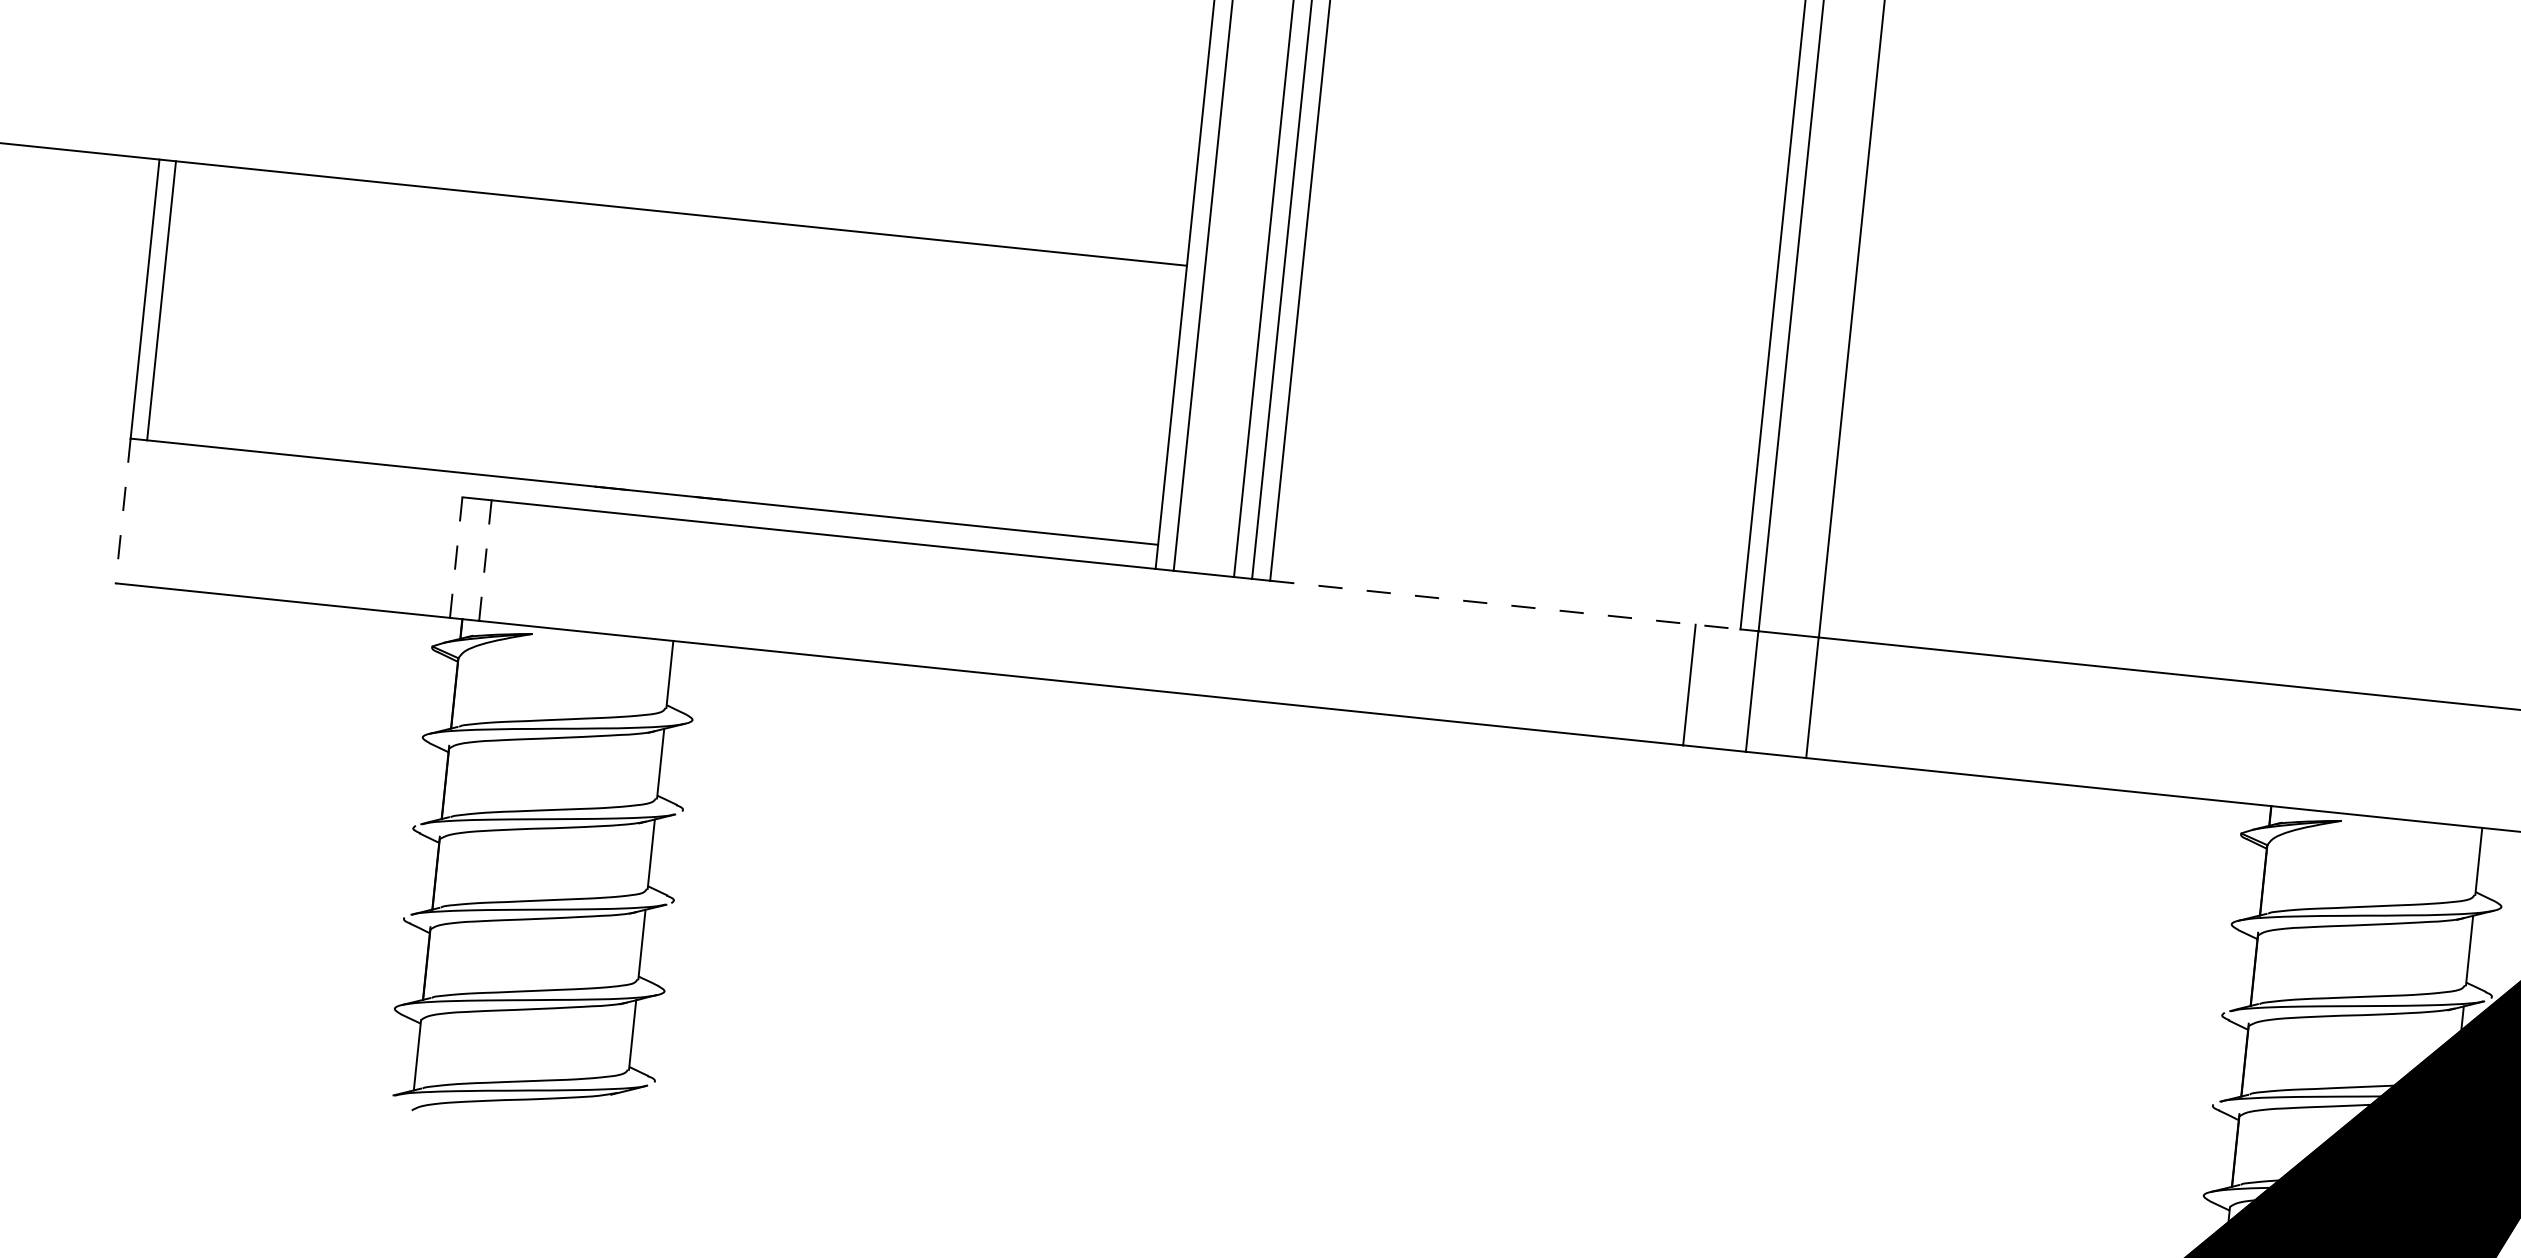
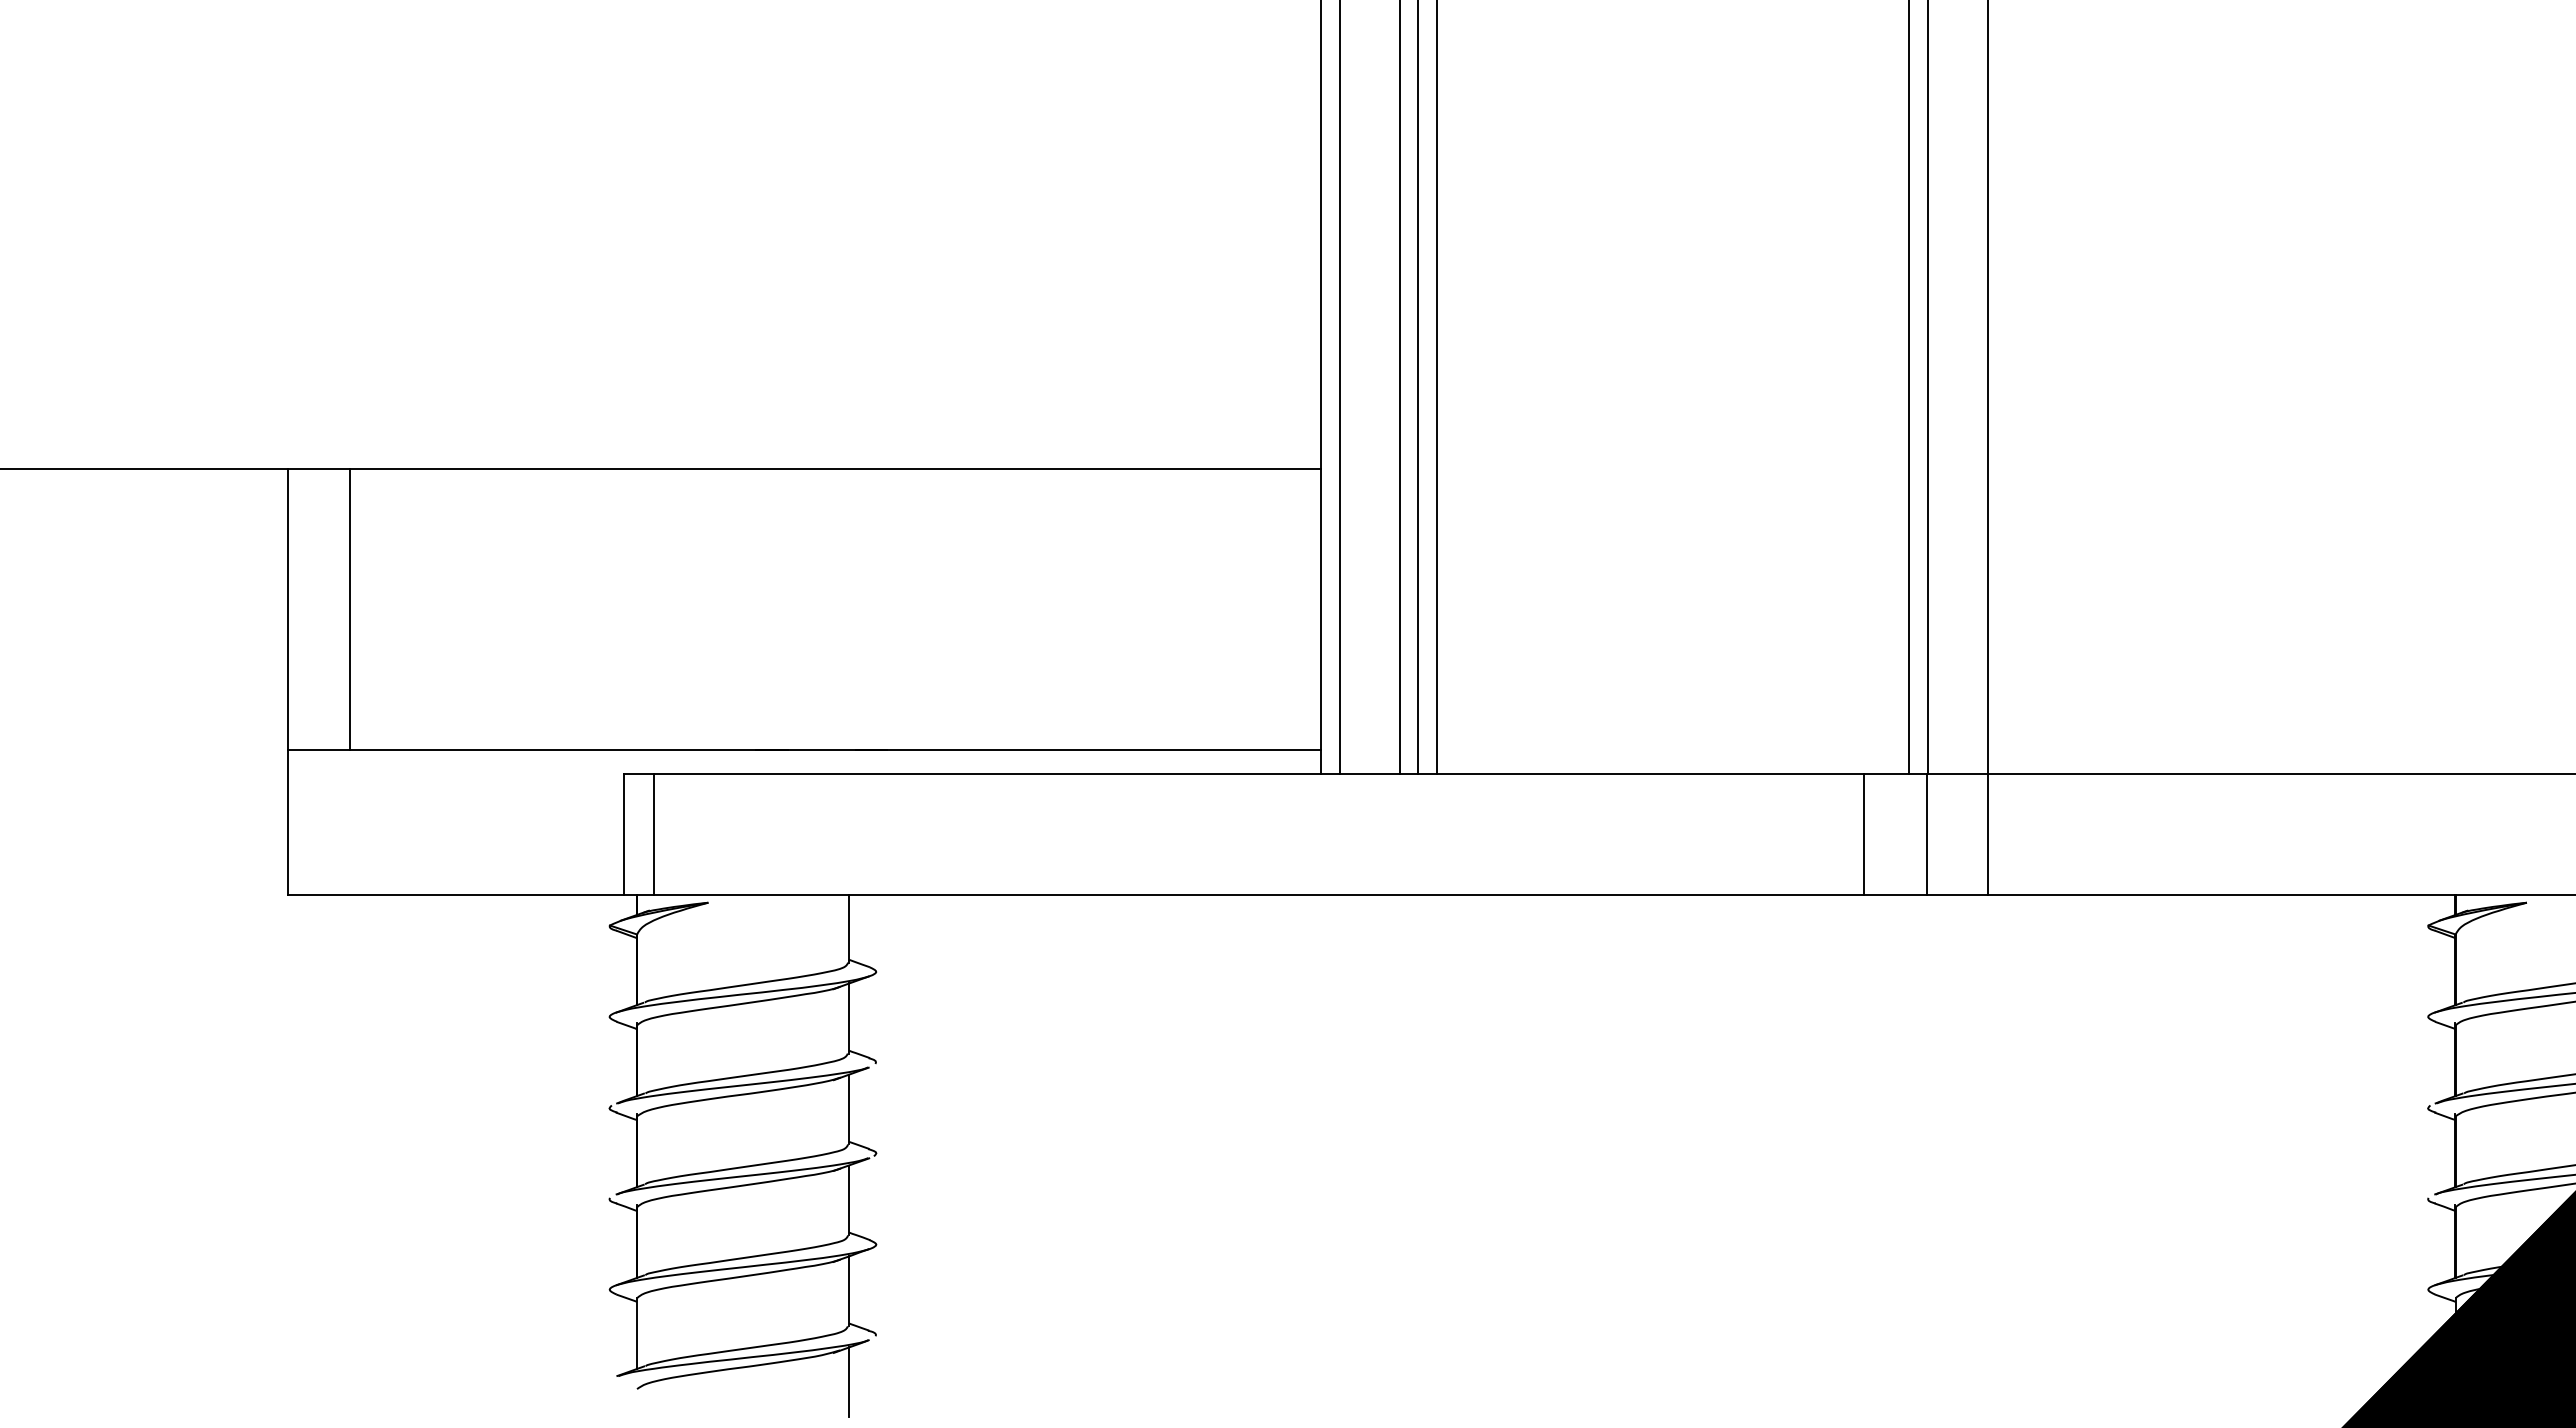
line: (161, 300) -> (349, 609), moved
line: (123, 511) -> (288, 822), dashed -> solid
line: (456, 557) -> (624, 834), dashed -> solid
line: (485, 560) -> (653, 834), dashed -> solid
line: (1505, 604) -> (1673, 773), dashed -> solid
line: (623, 1125) -> (849, 1382), added

